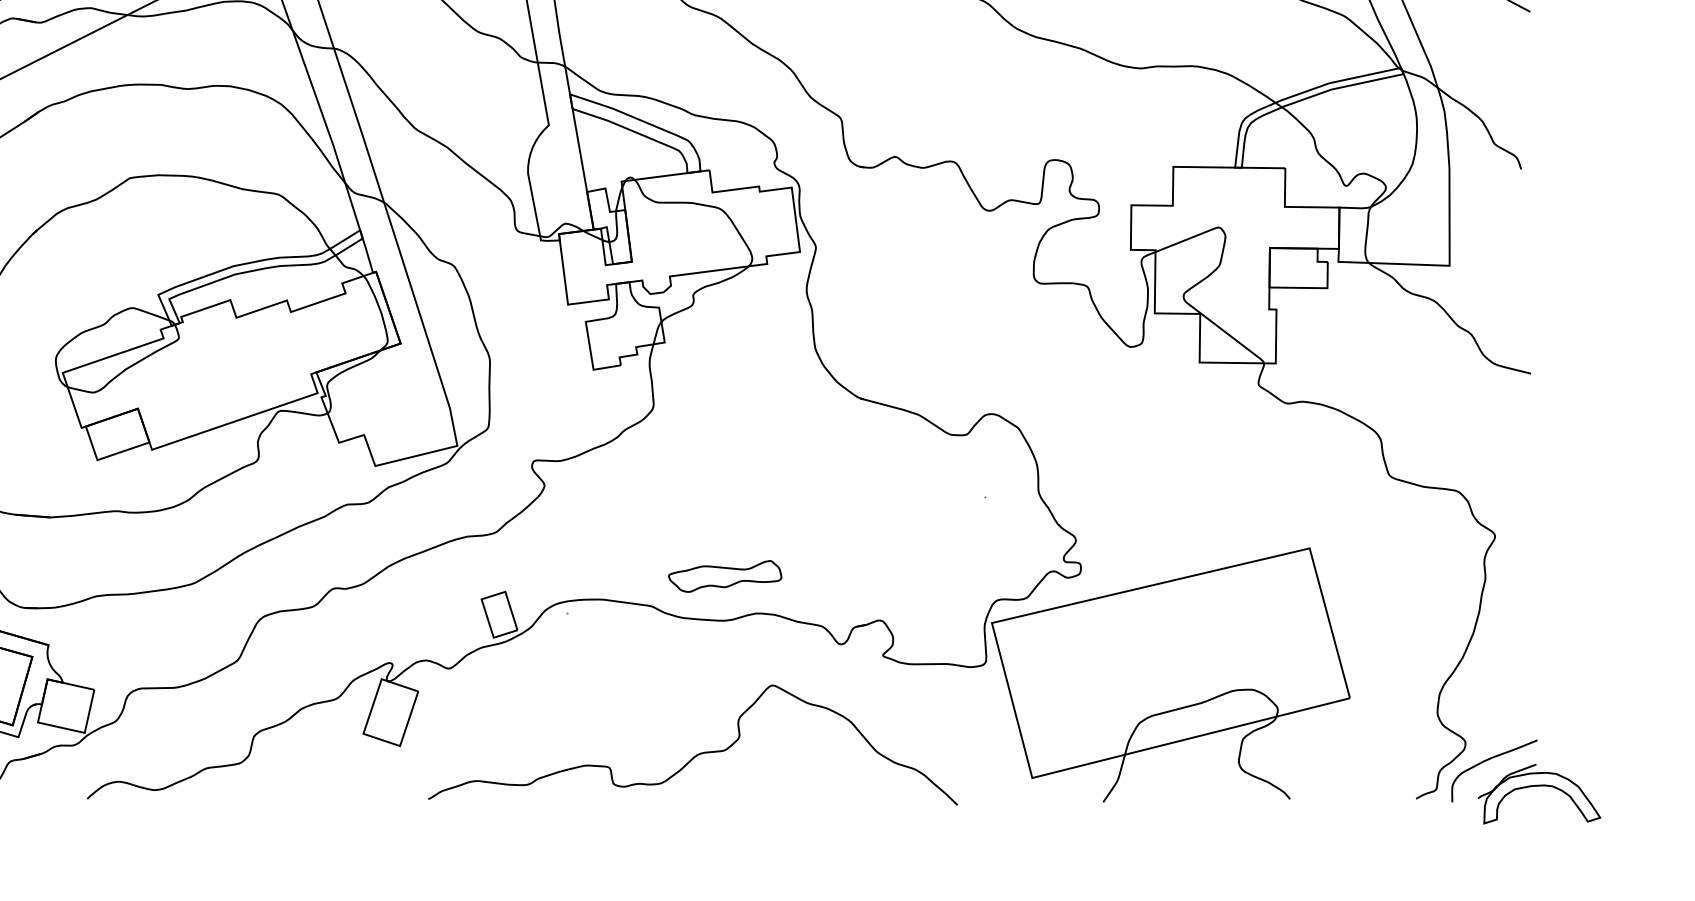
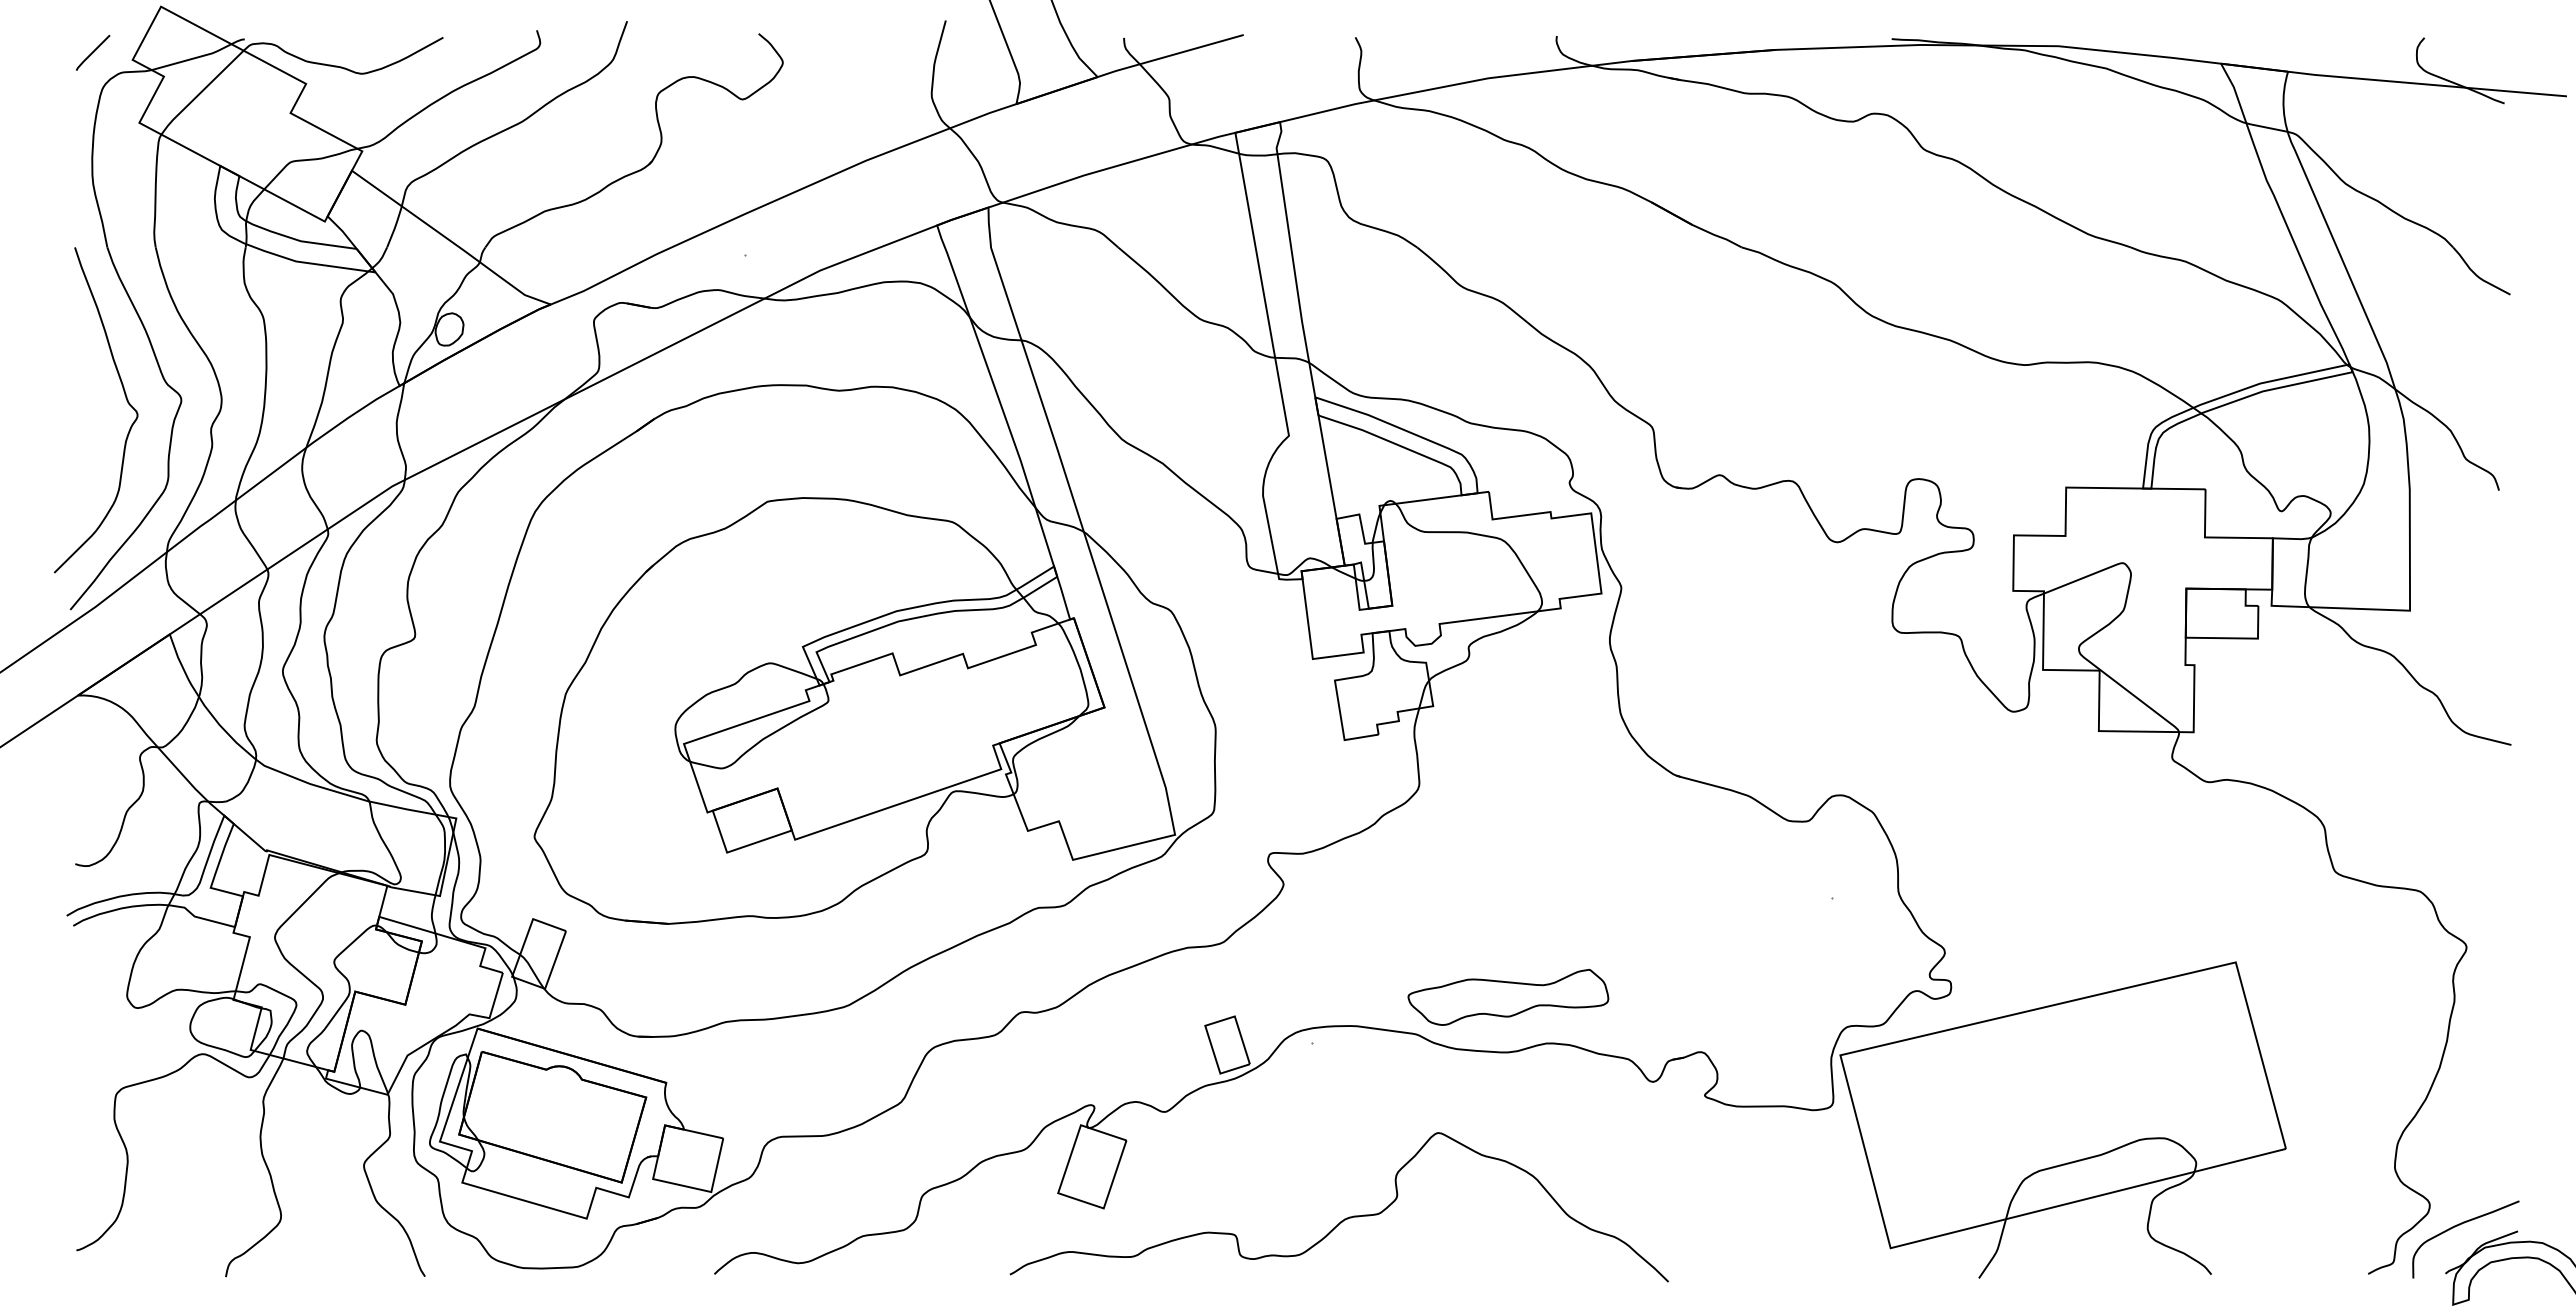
part: (725, 575) -> (1508, 996), size x1.43
curve: (697, 754) -> (1344, 1218), moved

